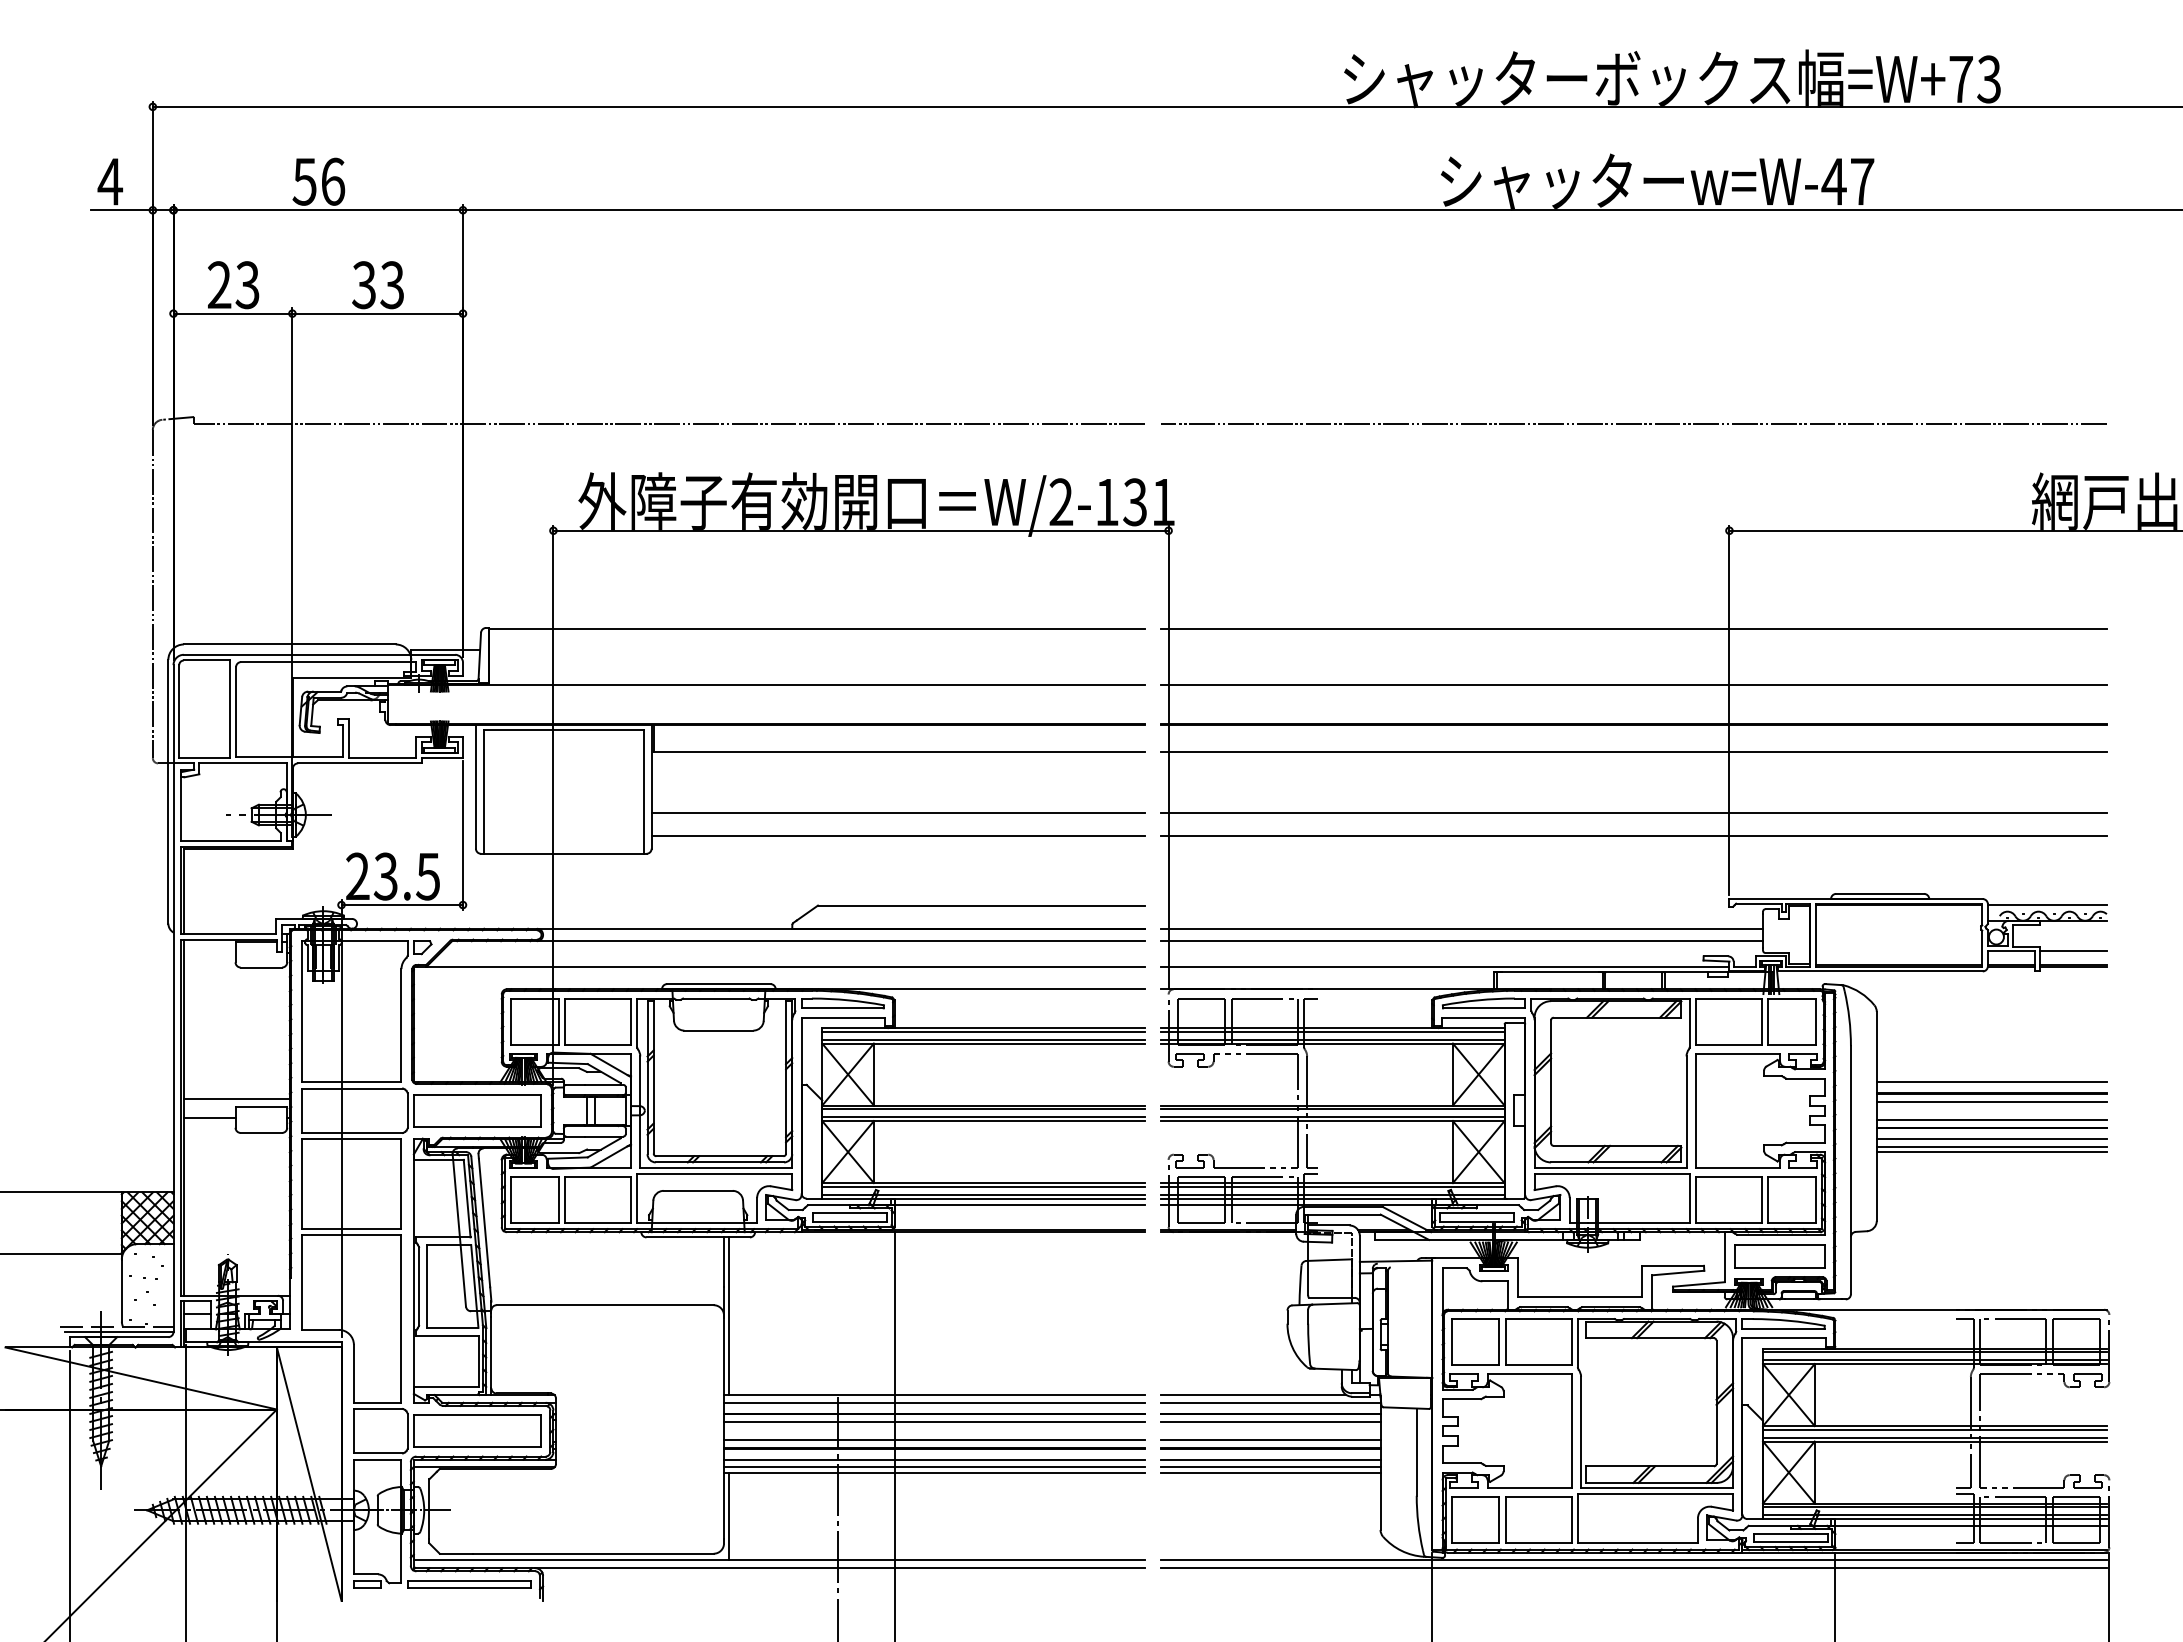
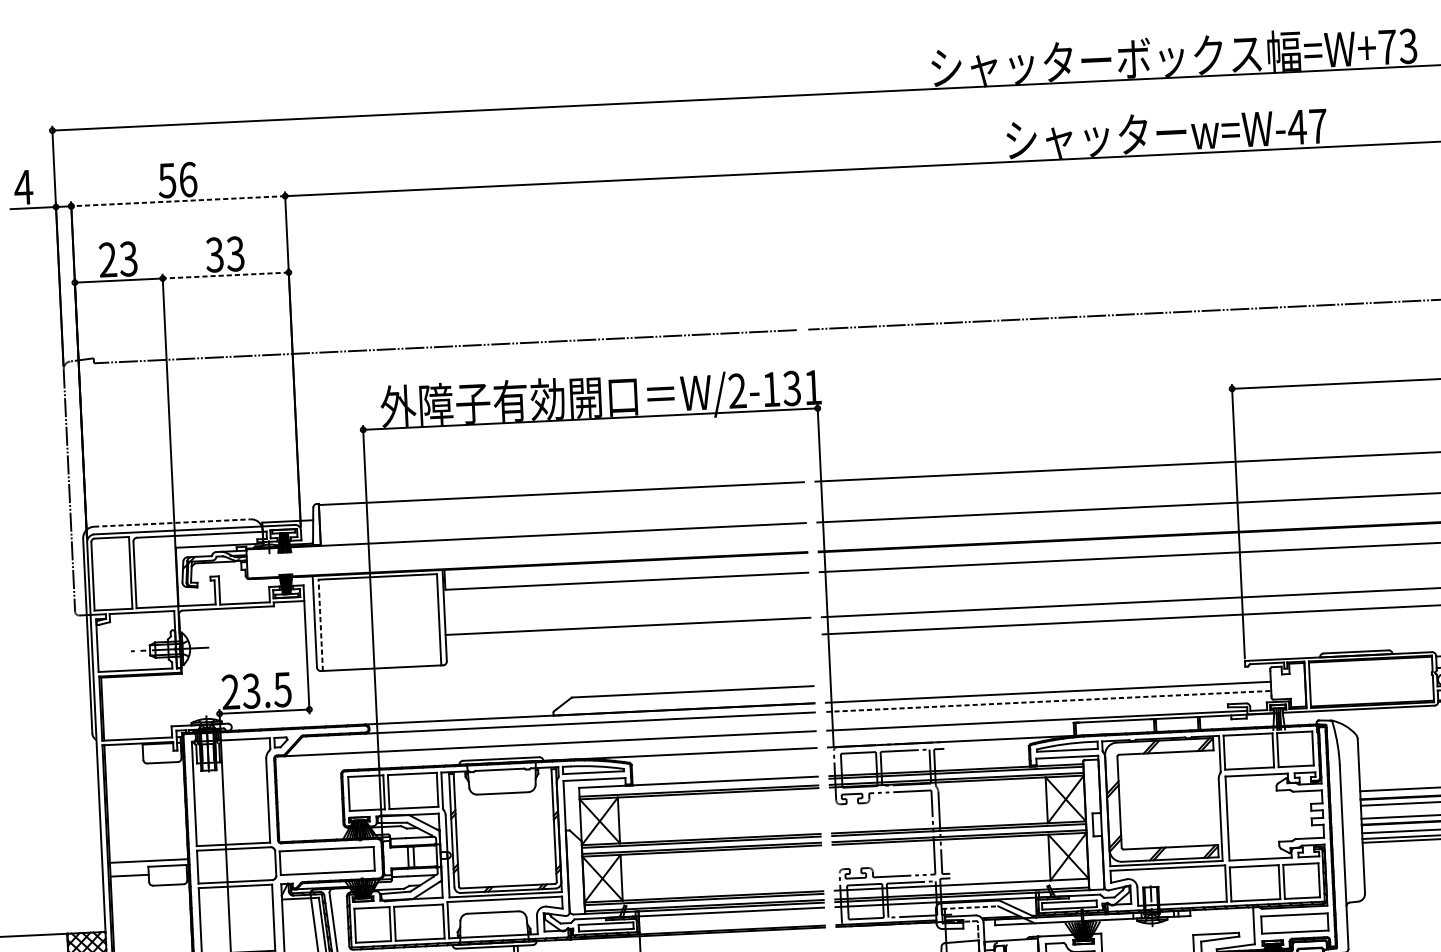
line: (318, 210) -> (178, 201), solid -> dashed
line: (377, 313) -> (225, 275), solid -> dashed
line: (289, 644) -> (172, 523), solid -> dashed
line: (483, 792) -> (320, 625), solid -> dashed
line: (898, 836) -> (628, 643), removed
line: (1462, 941) -> (1049, 701), solid -> dashed
line: (983, 1031) -> (698, 784), removed
line: (1332, 1186) -> (961, 887), removed
line: (1343, 1214) -> (970, 907), solid -> dashed

